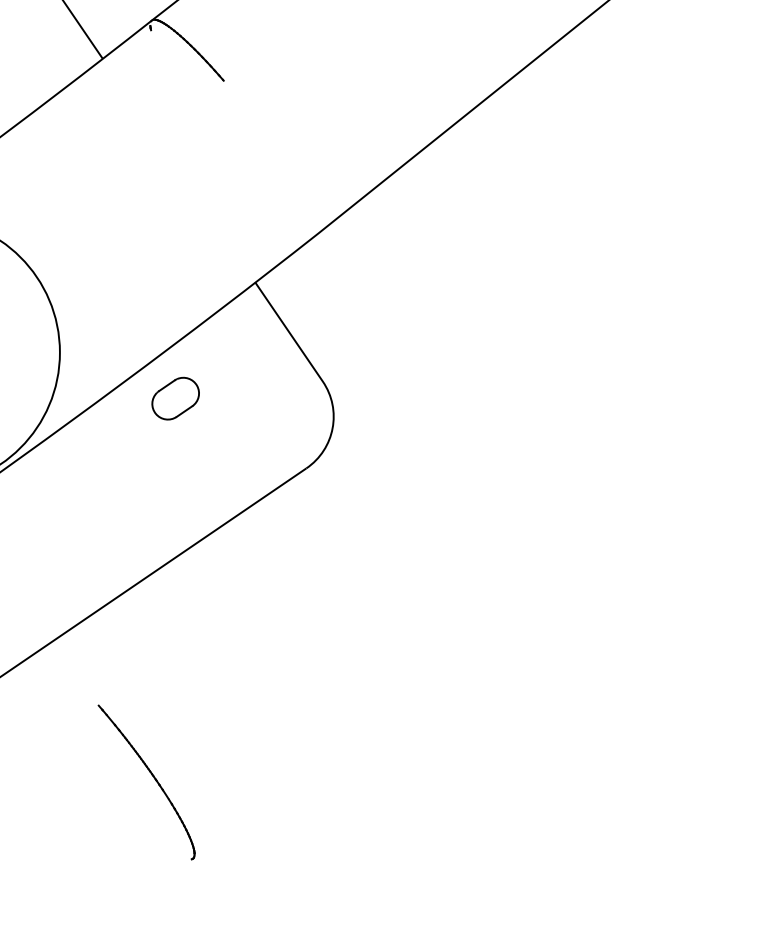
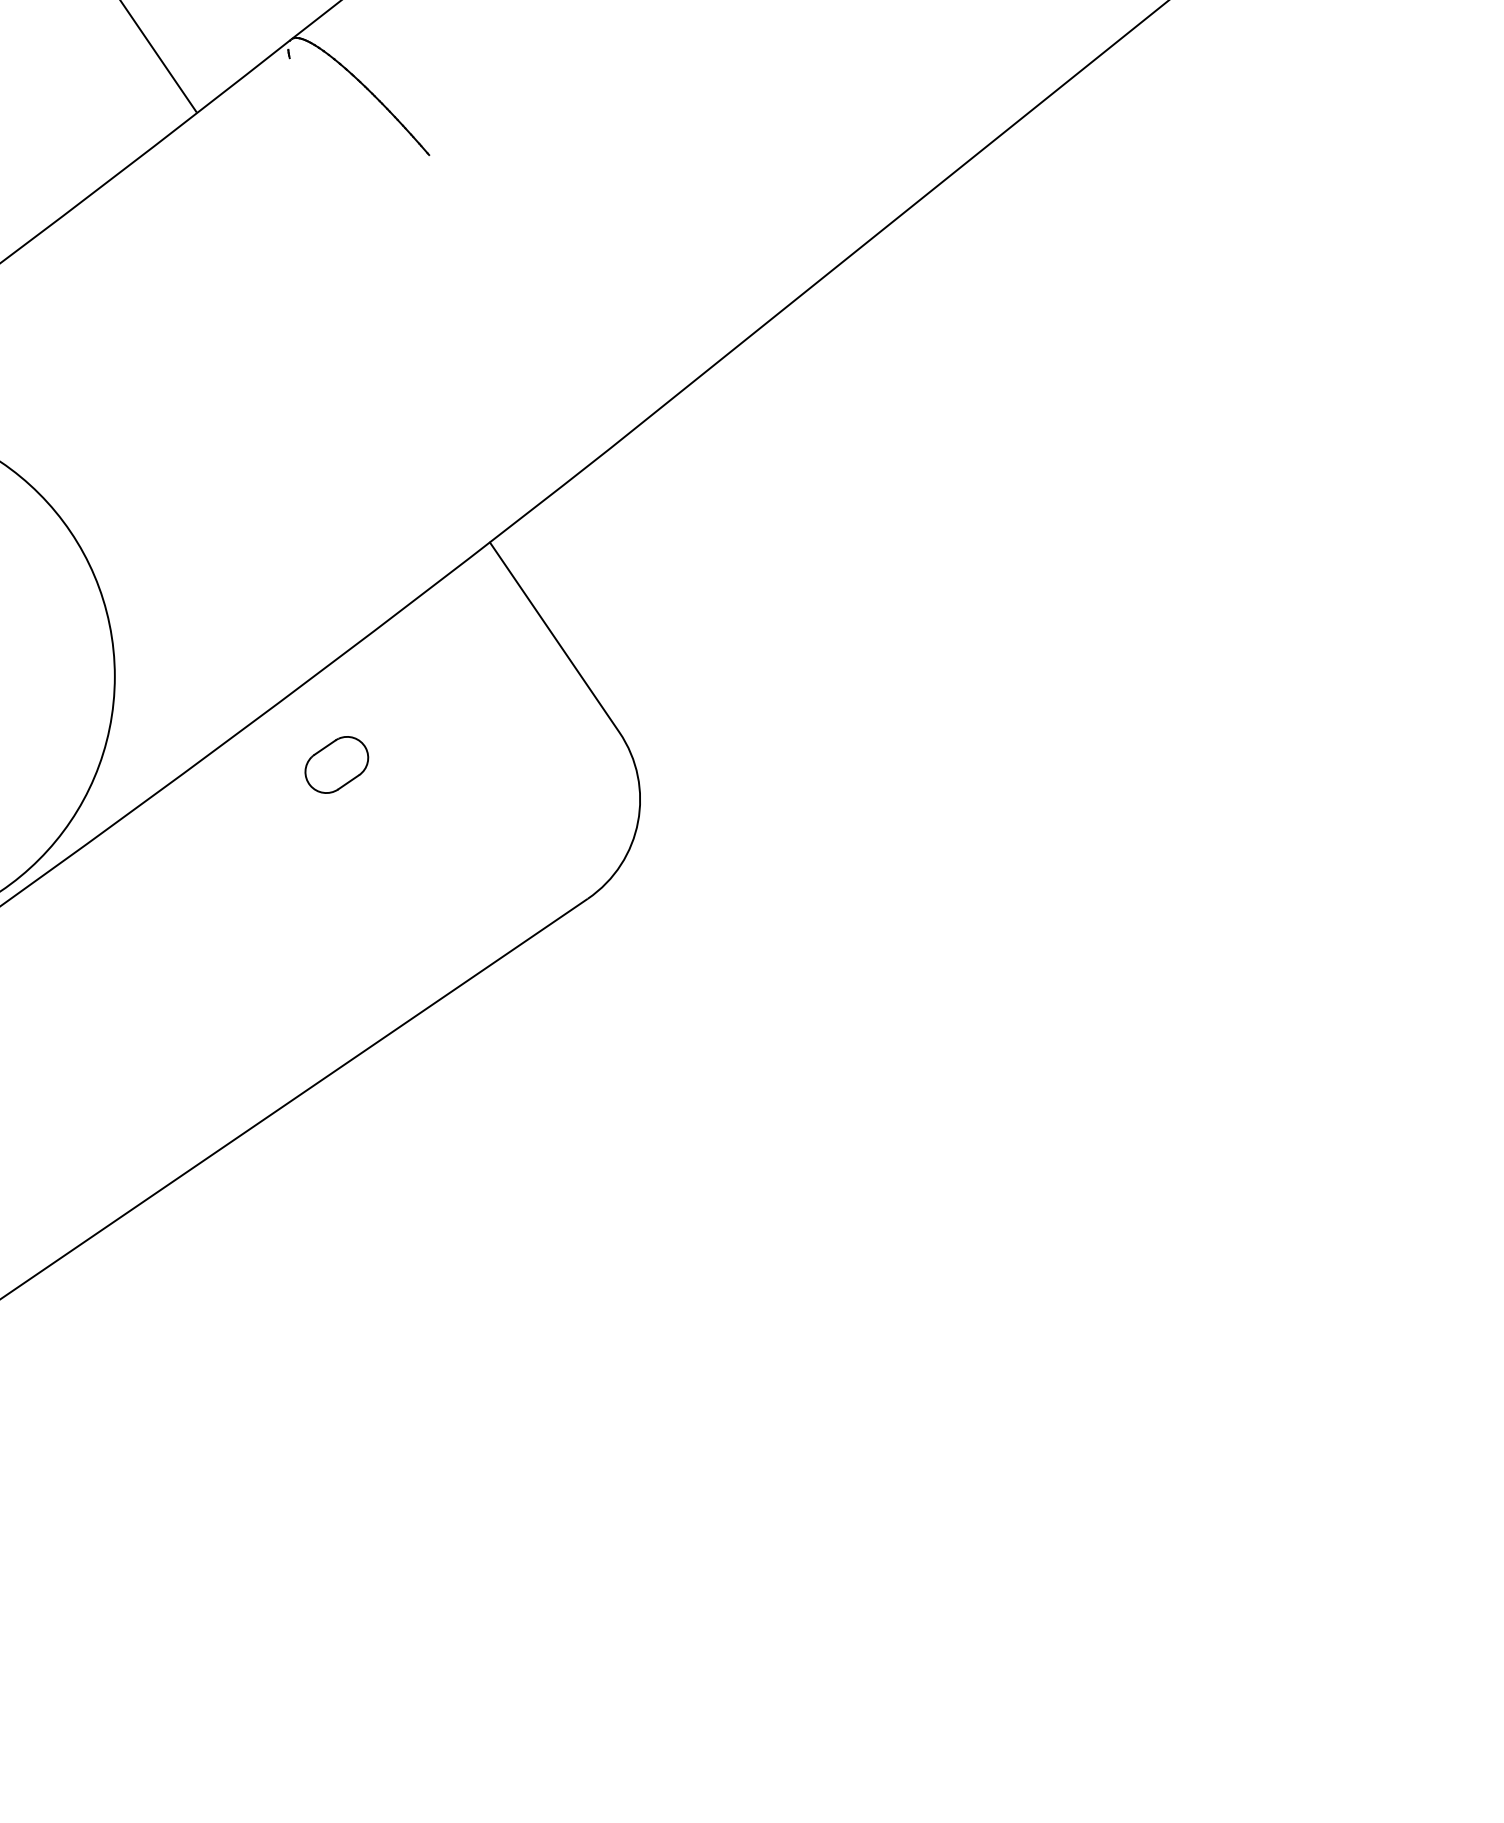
part: (175, 398) -> (336, 764), size x0.7
part: (152, 776) -> (292, 1490), removed

